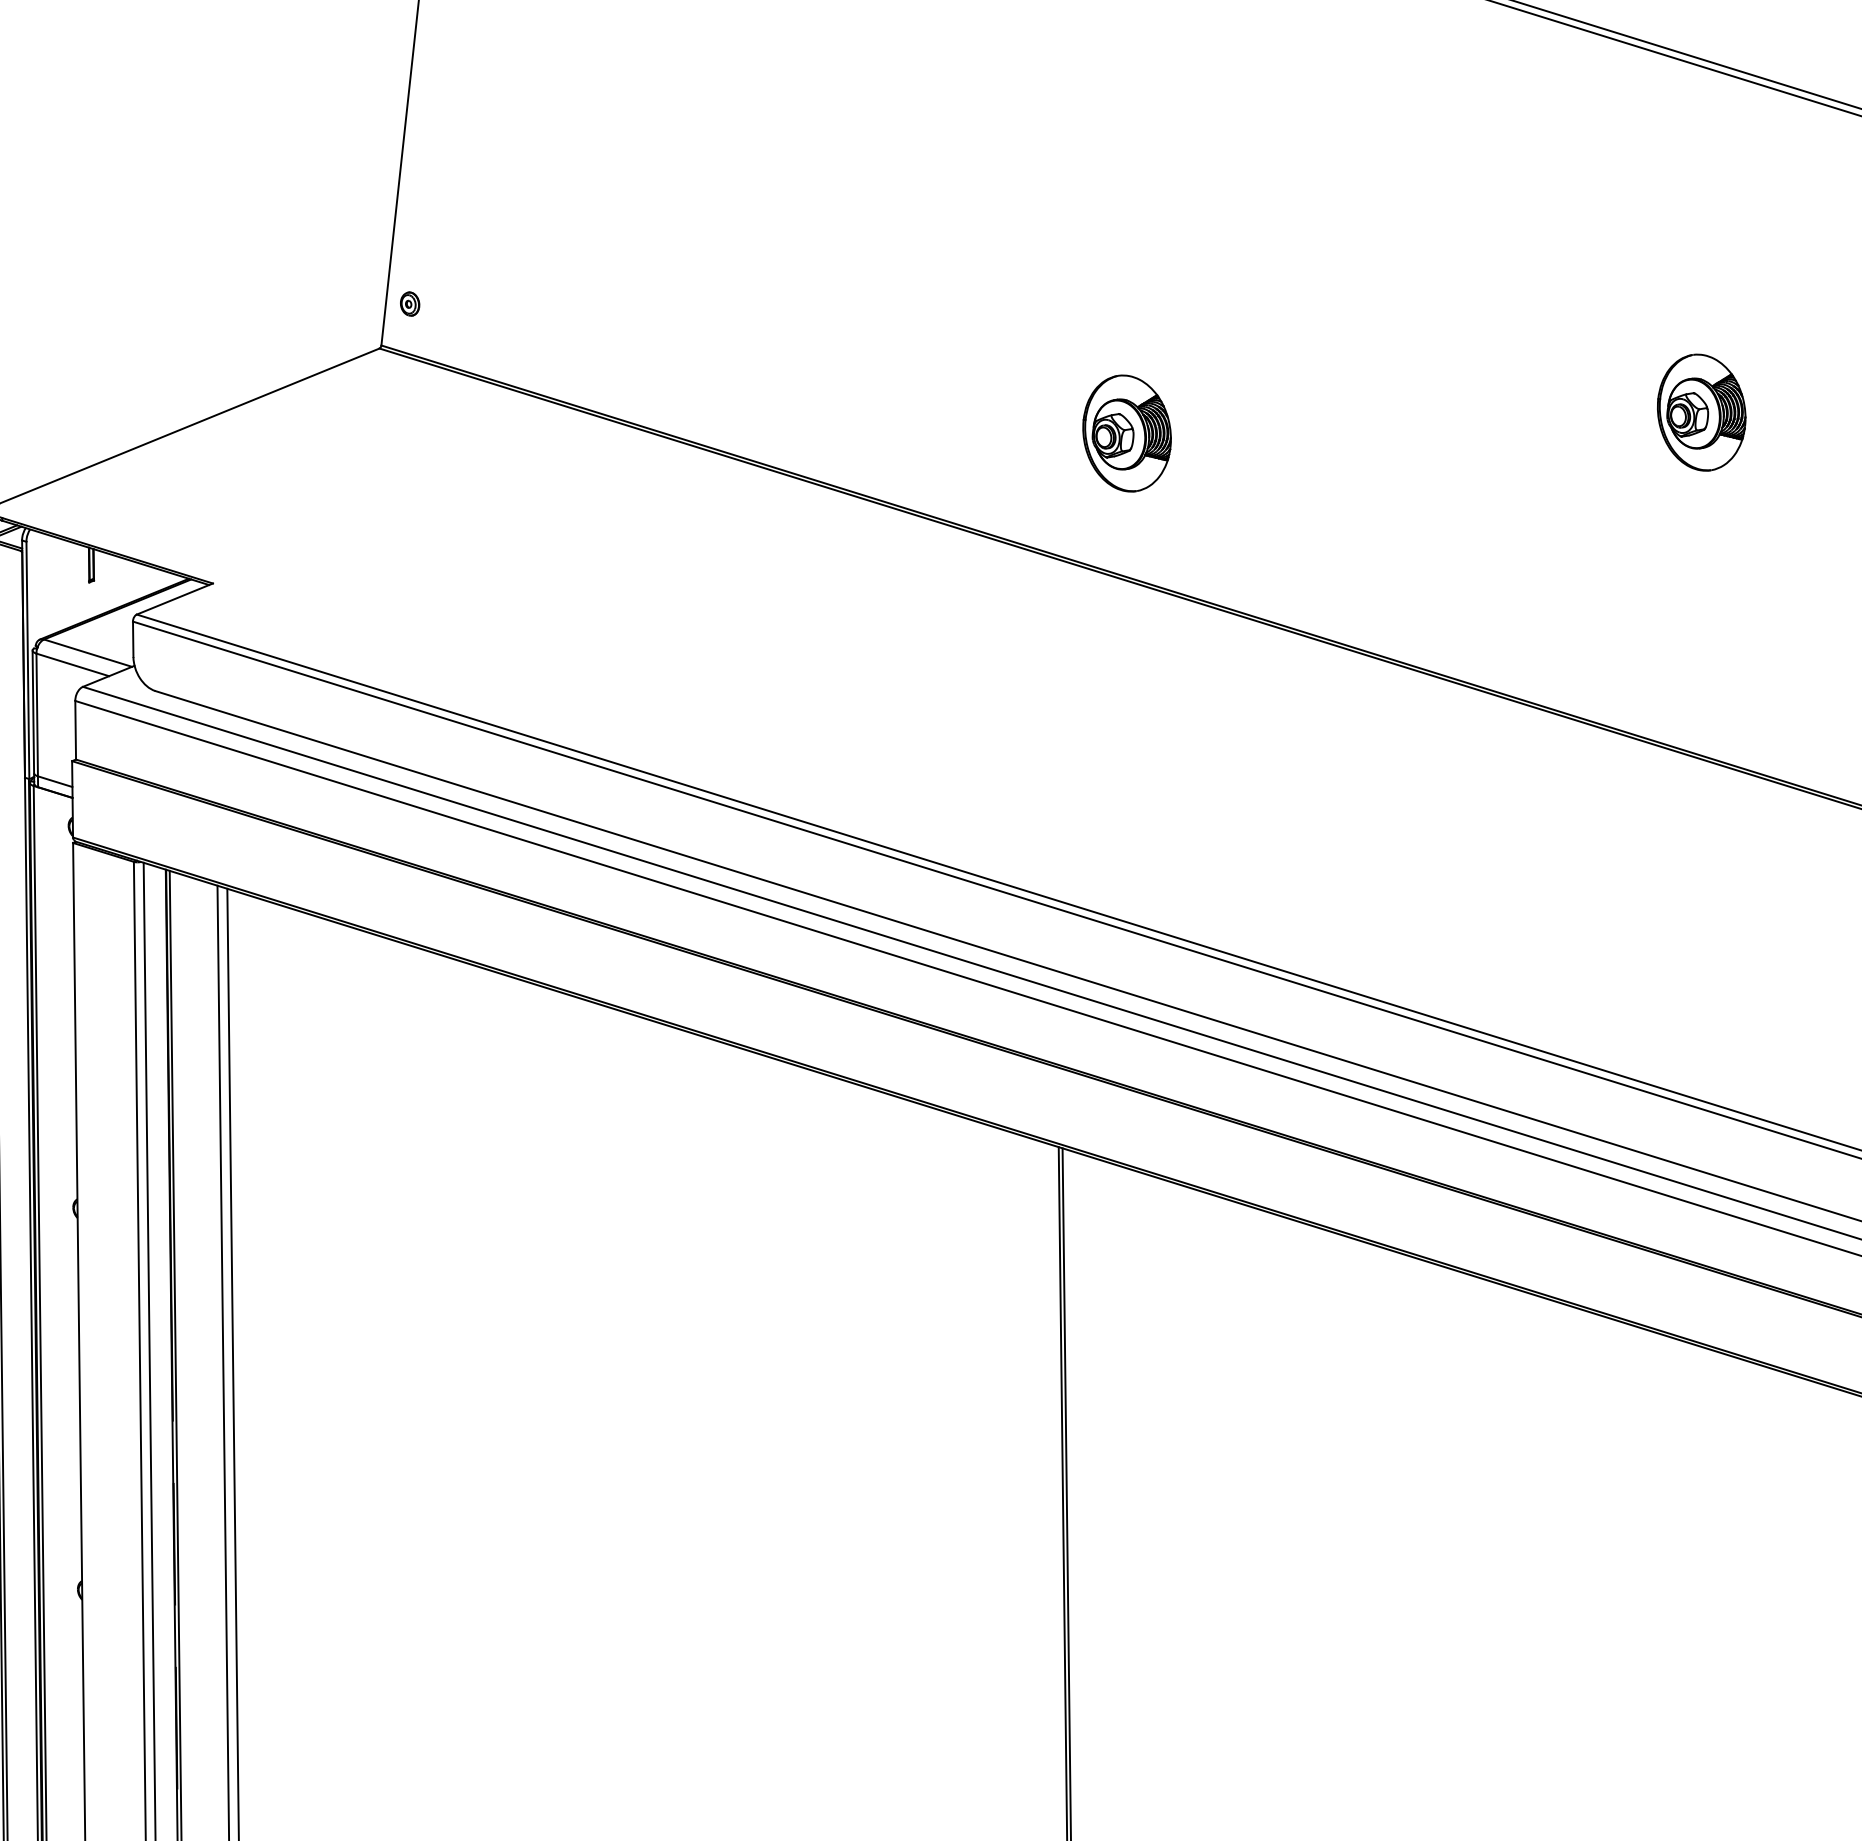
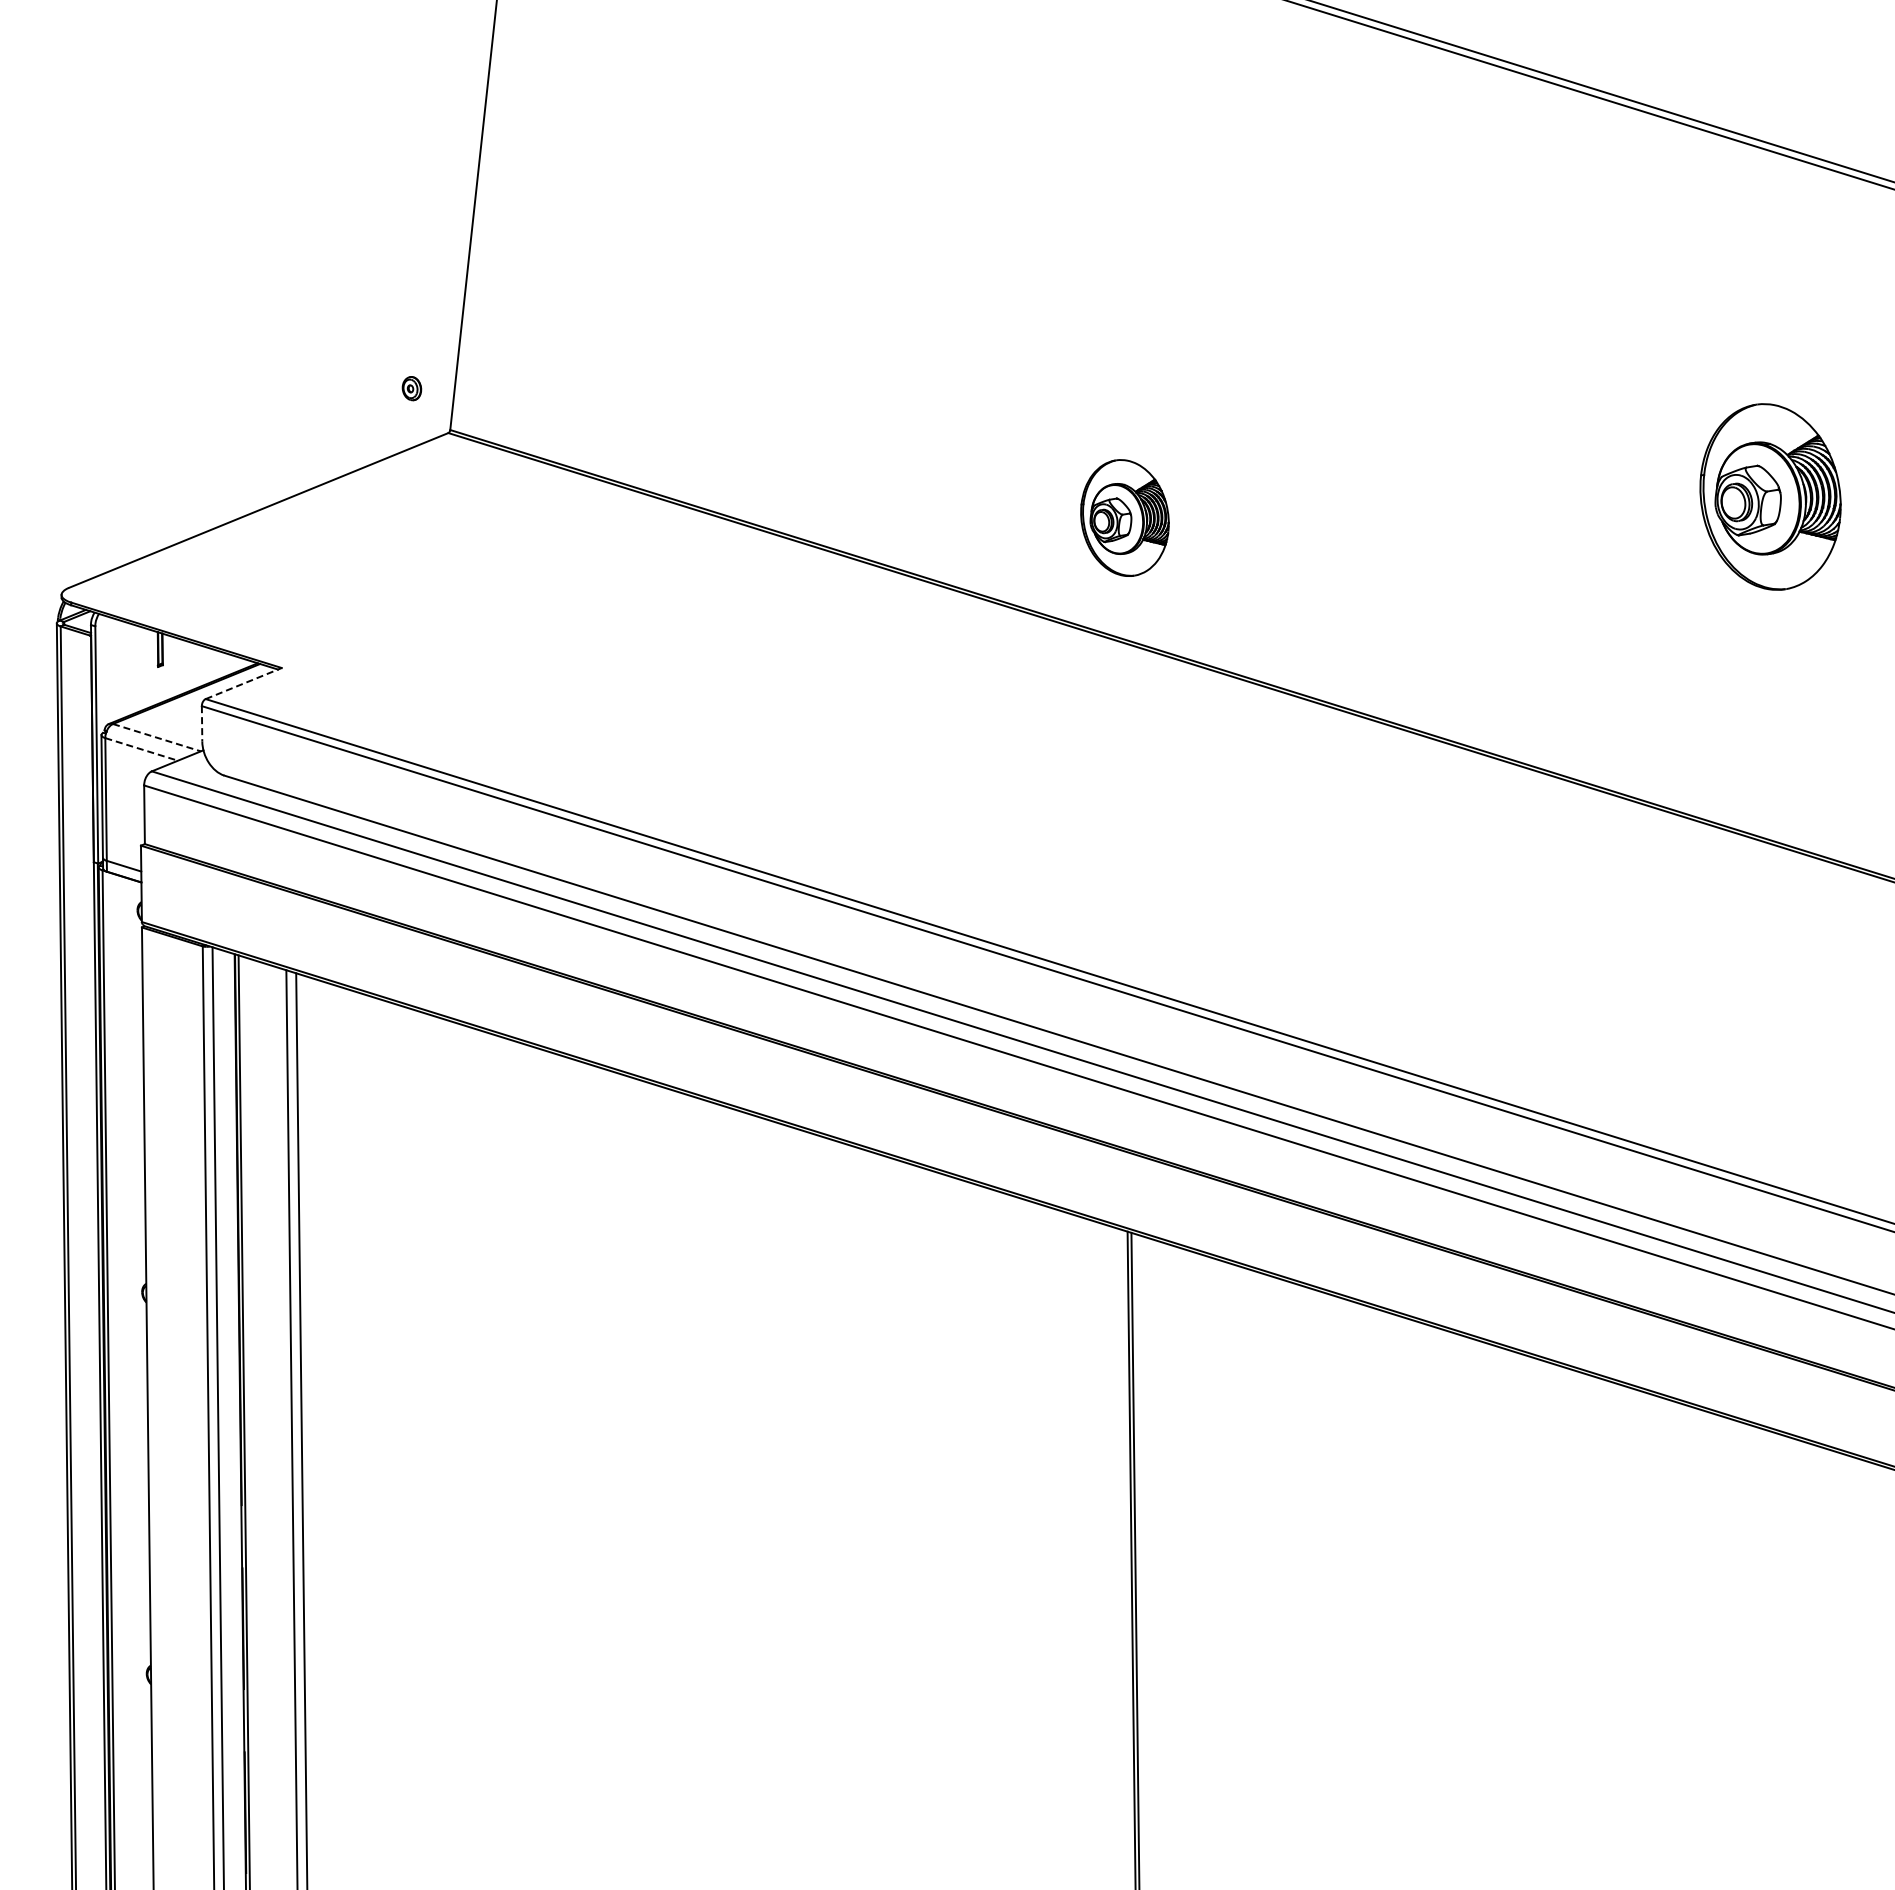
part: (409, 303) -> (411, 388), moved
part: (1701, 412) -> (1770, 497), size x1.6
part: (1126, 432) -> (1124, 517), moved
line: (175, 598) -> (244, 683), solid -> dashed
line: (133, 638) -> (202, 723), solid -> dashed
line: (88, 652) -> (157, 737), solid -> dashed
line: (73, 664) -> (142, 749), solid -> dashed

